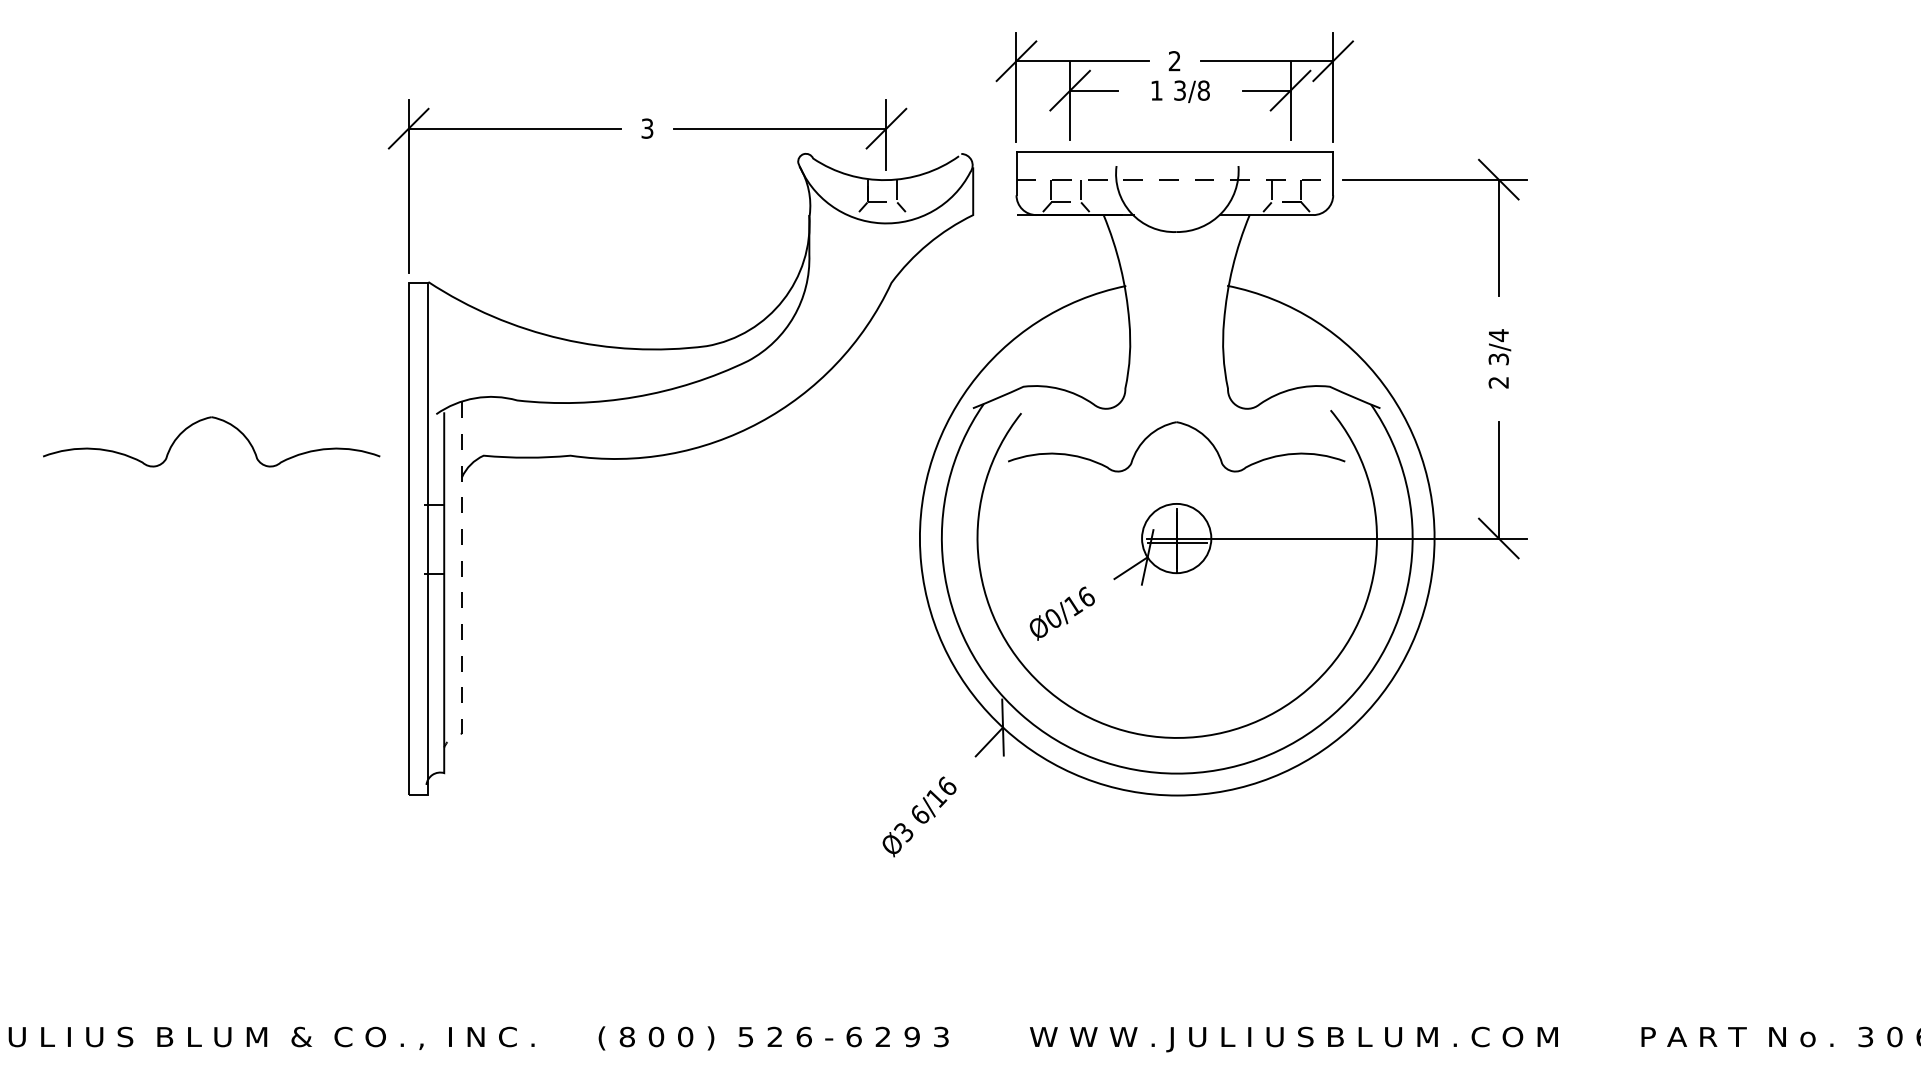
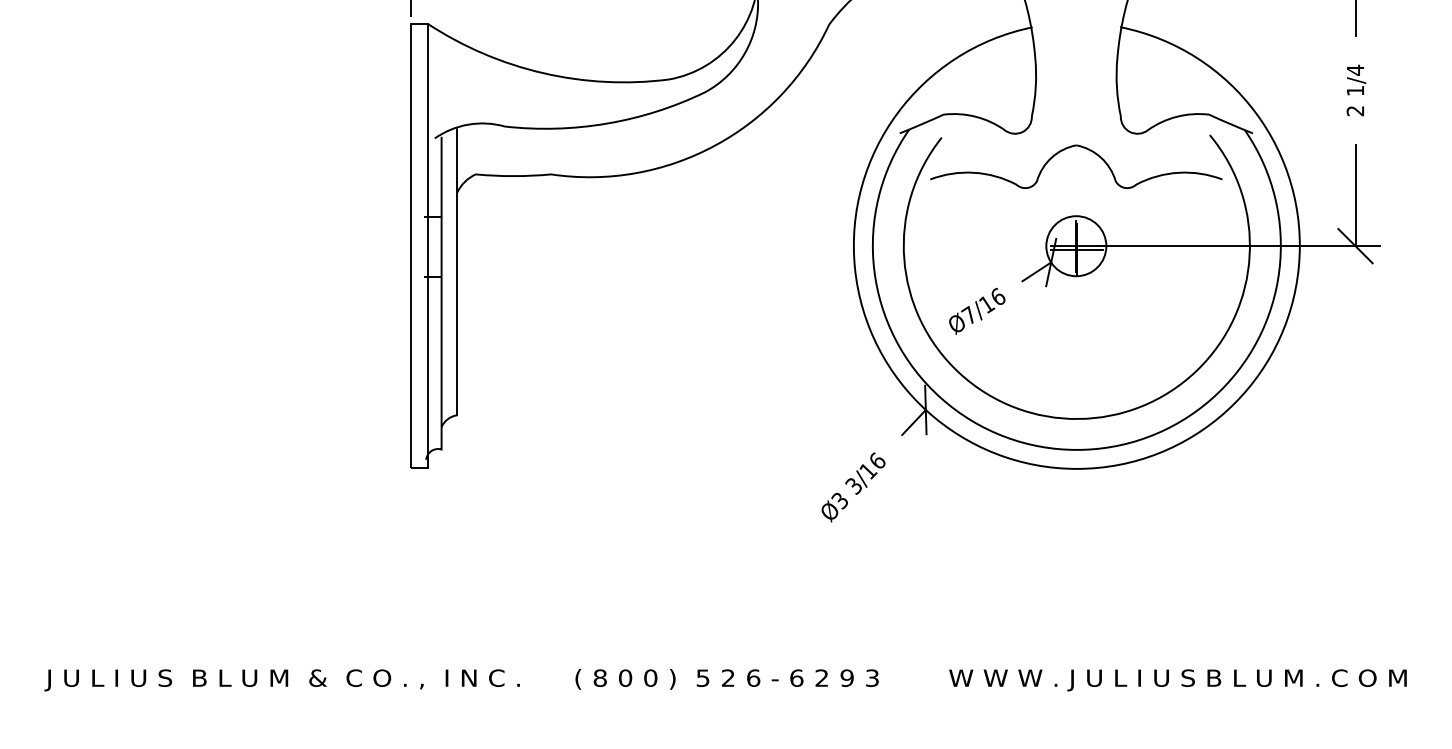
text: (1498, 359) -> (1355, 91), 3/4 -> 1/4
part: (204, 420) -> (233, 143), removed
line: (461, 582) -> (456, 284), dashed -> solid
text: (1052, 617) -> (968, 314), Ø0/16 -> Ø7/16
text: (919, 815) -> (853, 486), 6/16 -> 3/16

